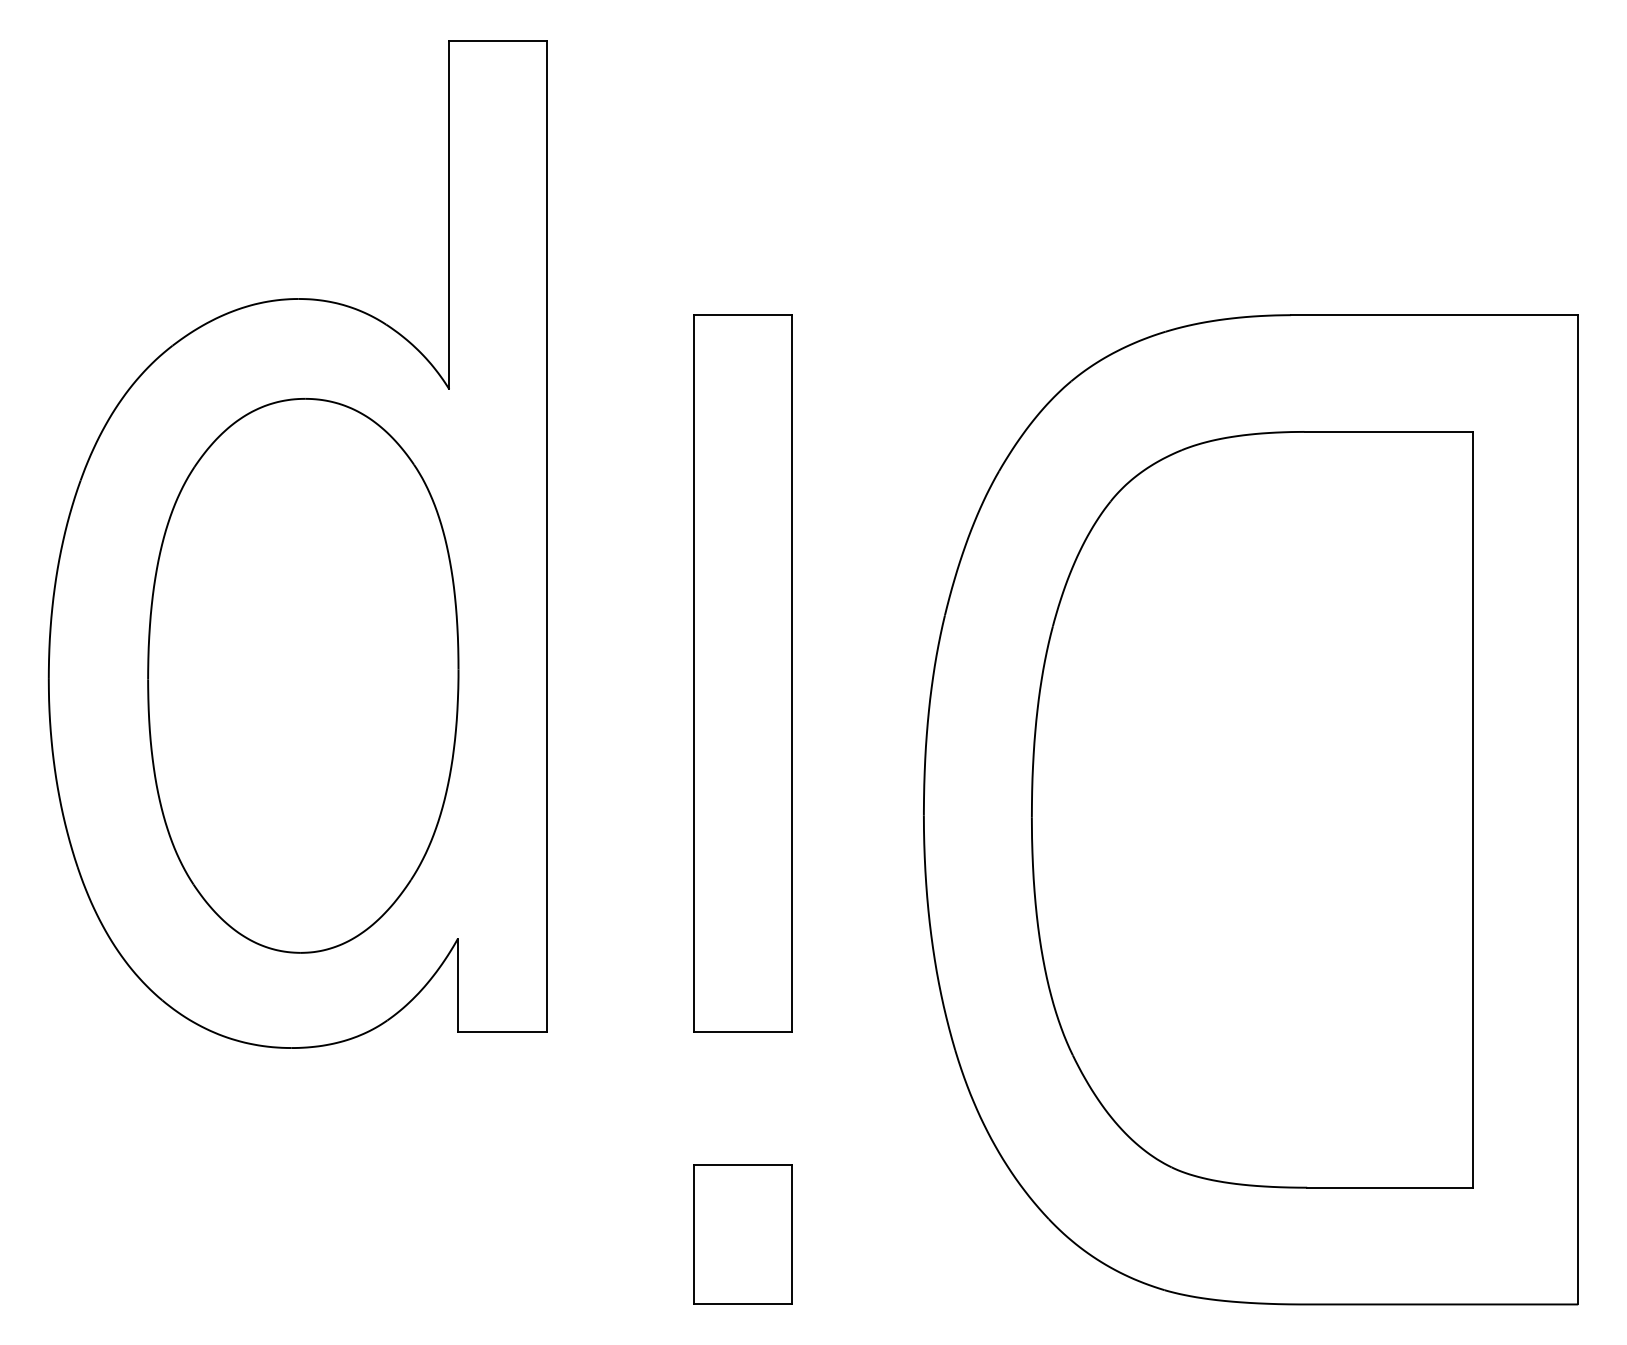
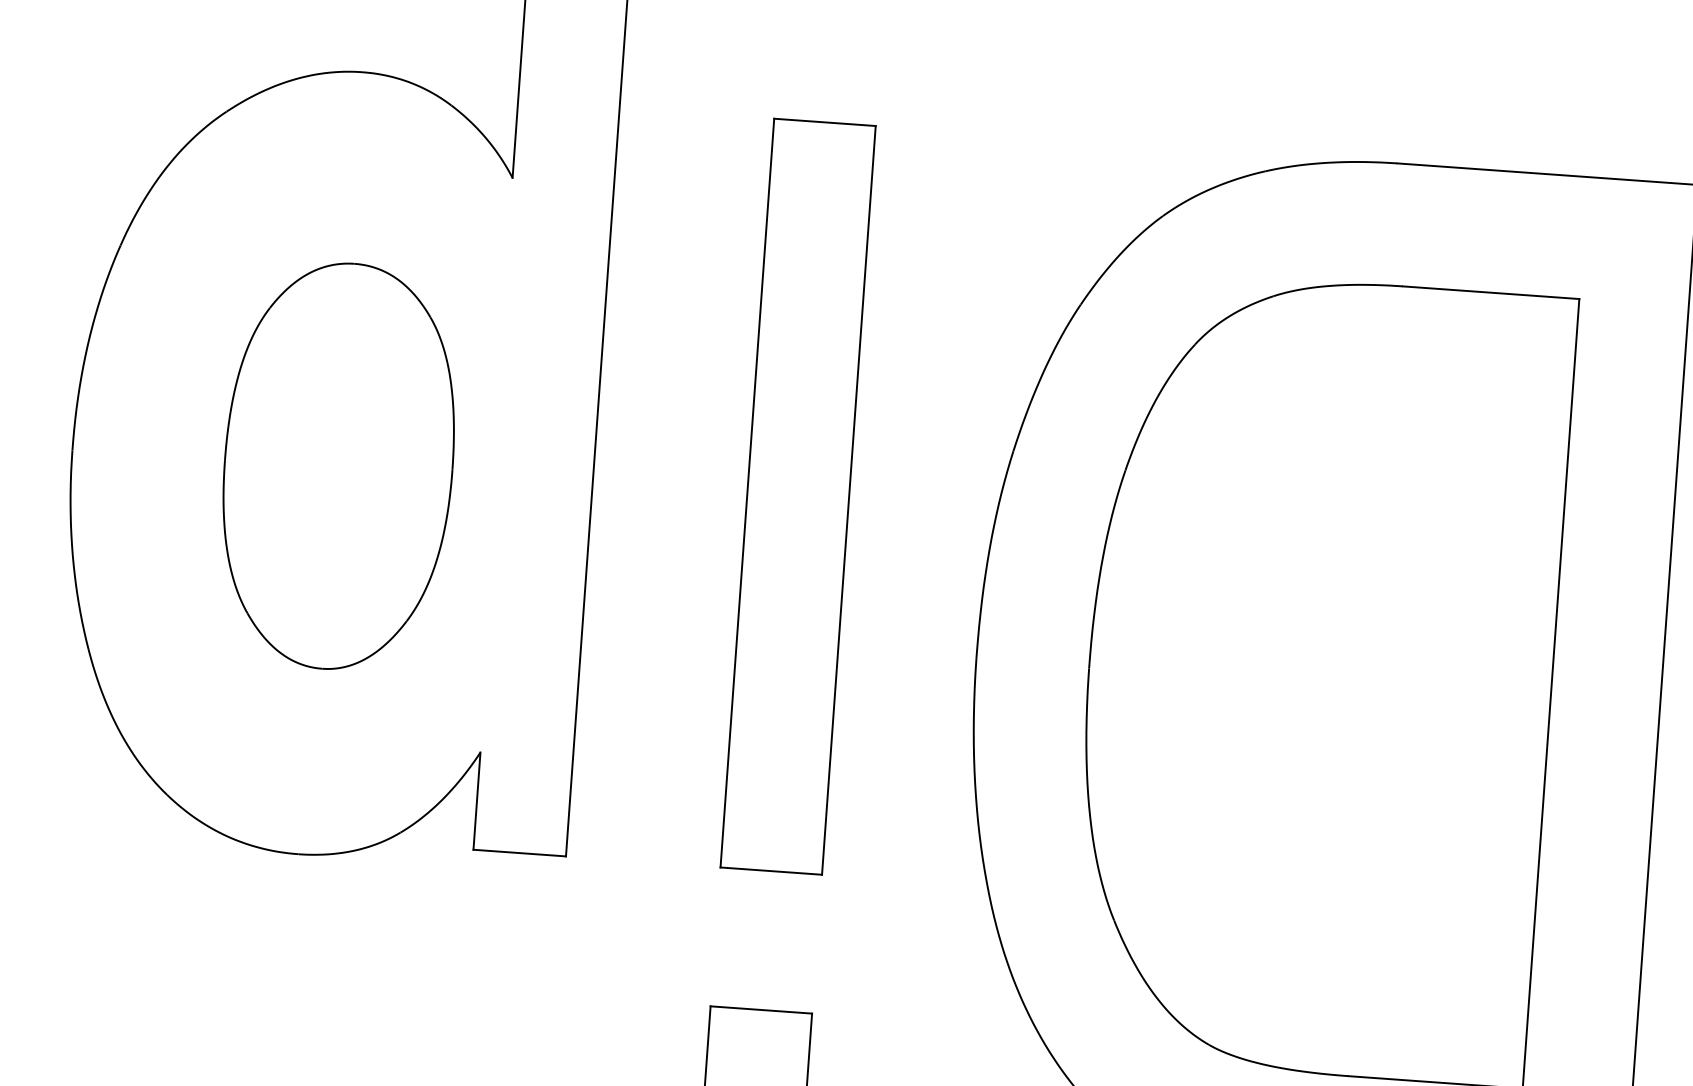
part: (303, 675) -> (338, 465), size x0.7

